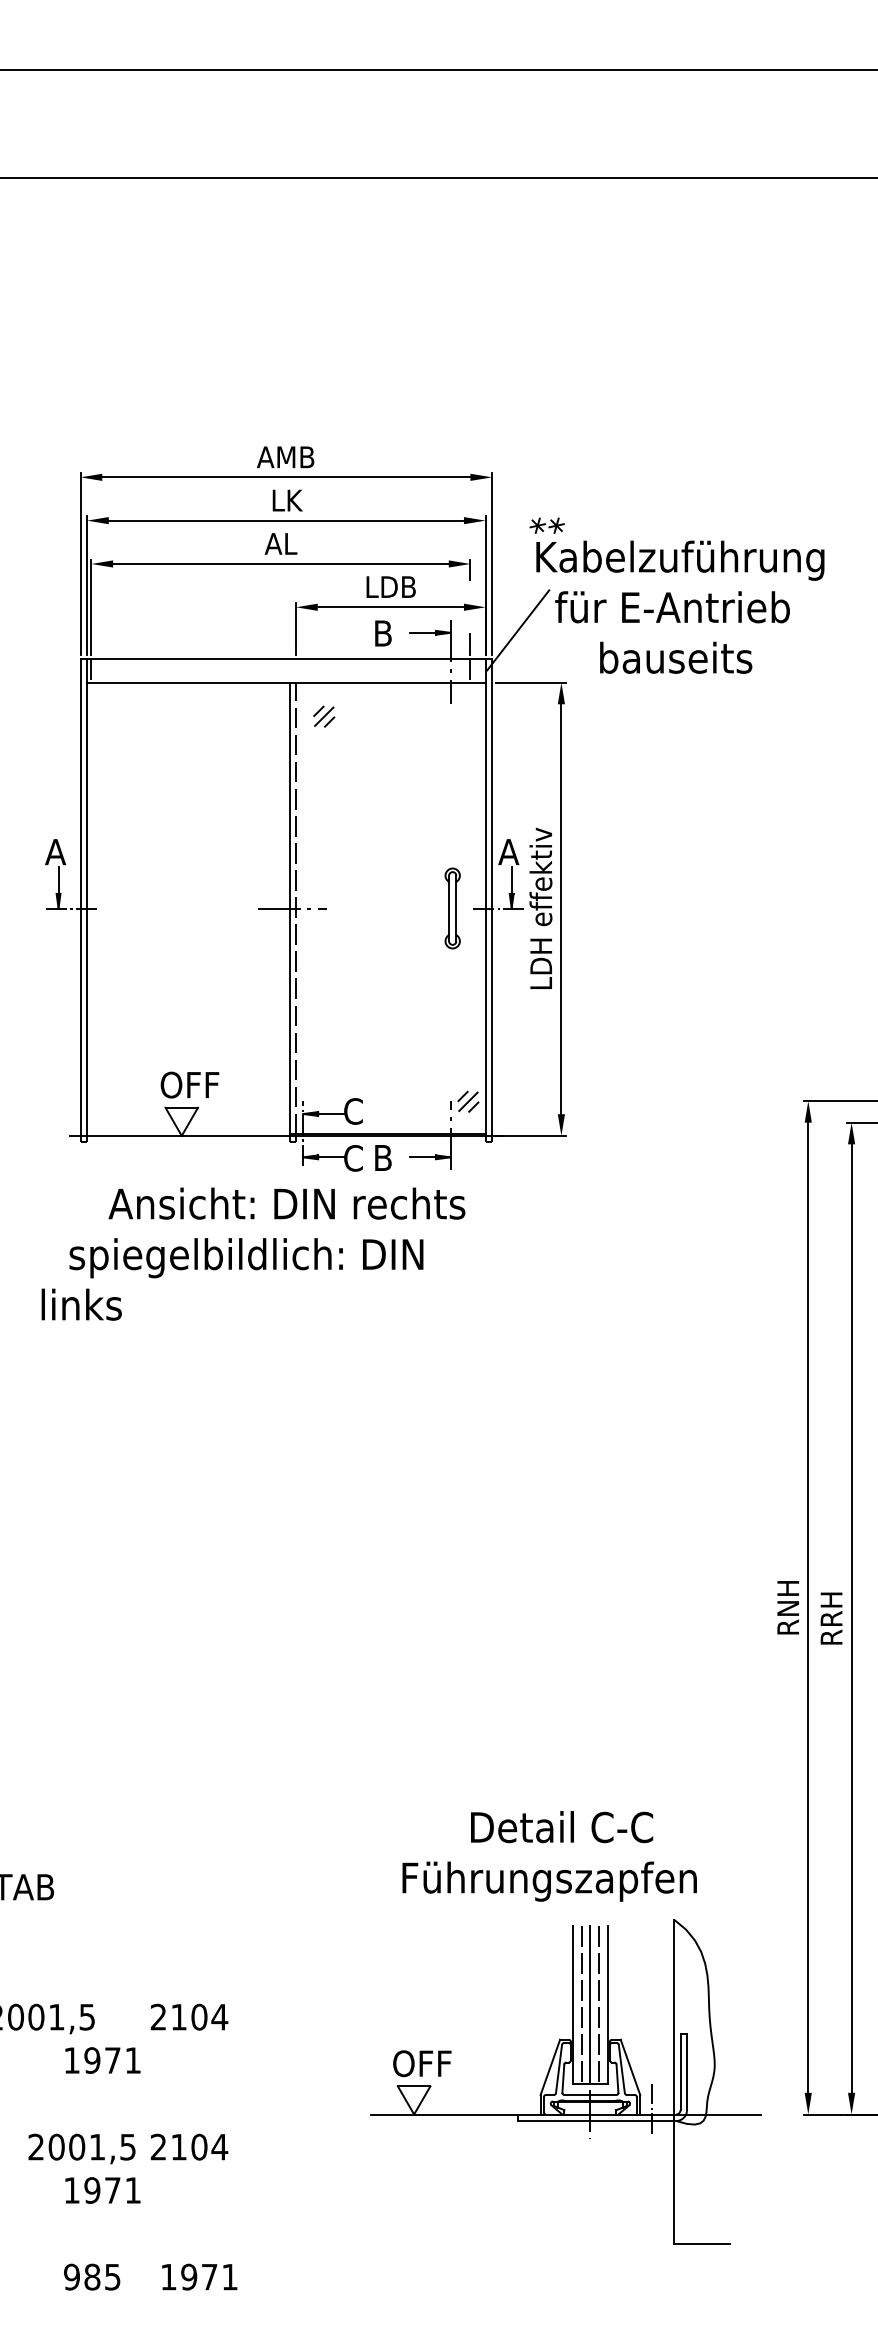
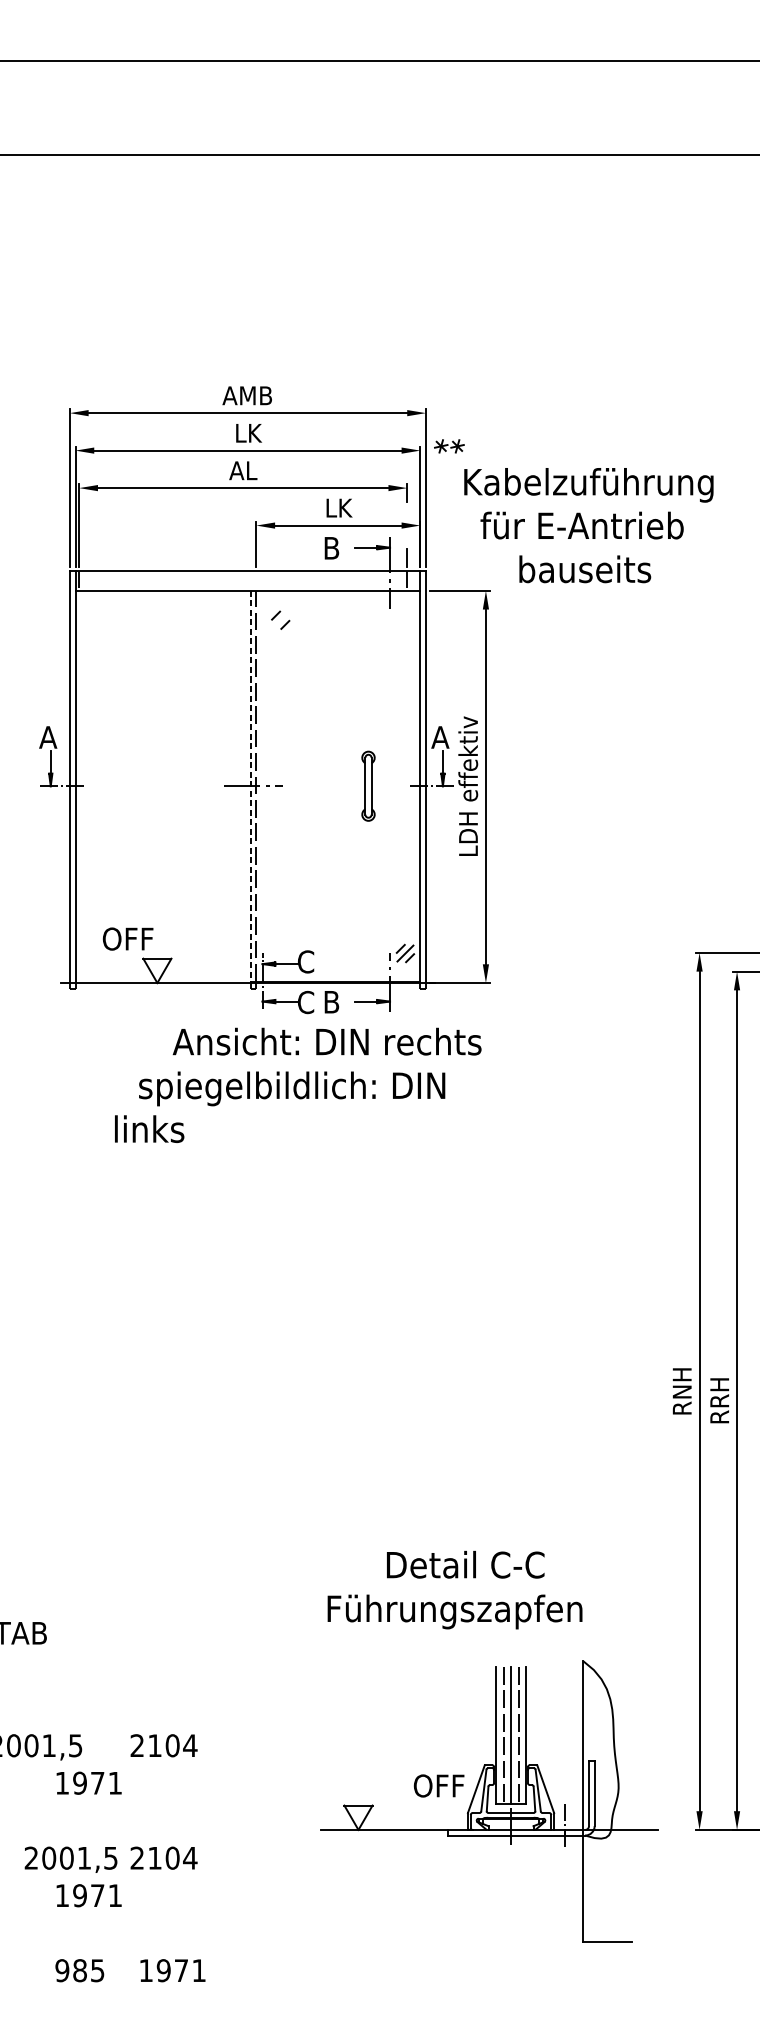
part: (546, 525) -> (448, 446), moved
text: (390, 586) -> (338, 507), LDB -> LK
line: (518, 630) -> (448, 545), removed
line: (324, 716) -> (280, 620), removed
part: (452, 908) -> (368, 786), moved
line: (289, 909) -> (250, 787), solid -> dashed
text: (189, 1084) -> (127, 938), moved
text: (253, 1253) -> (298, 1084), moved
text: (549, 1856) -> (454, 1590), moved
text: (422, 2063) -> (439, 1785), moved

